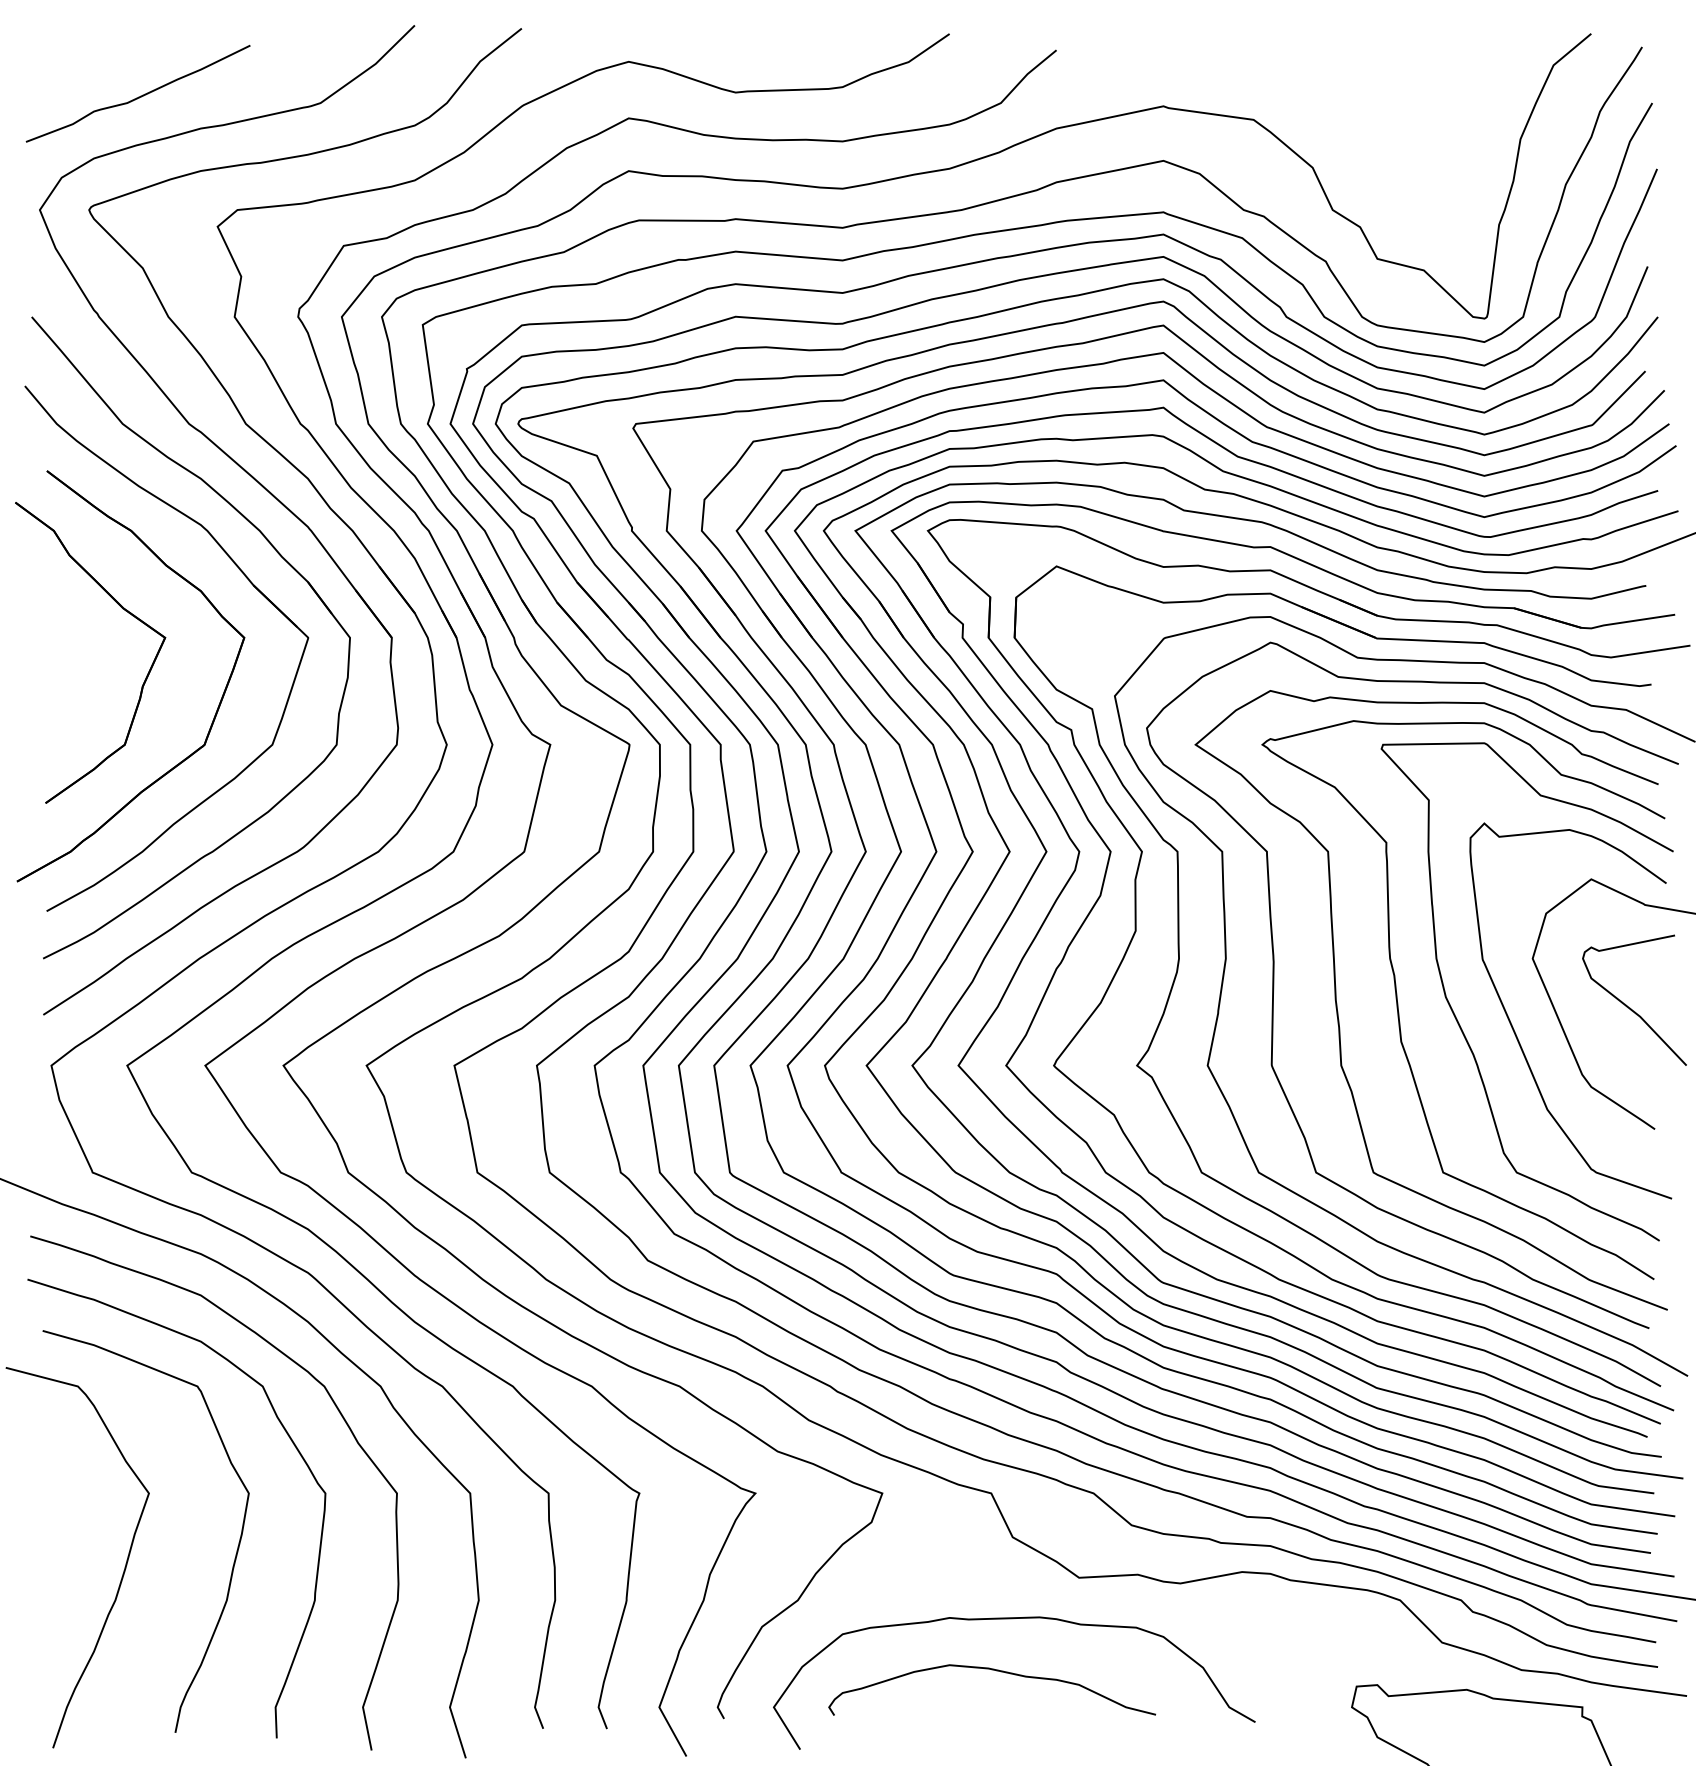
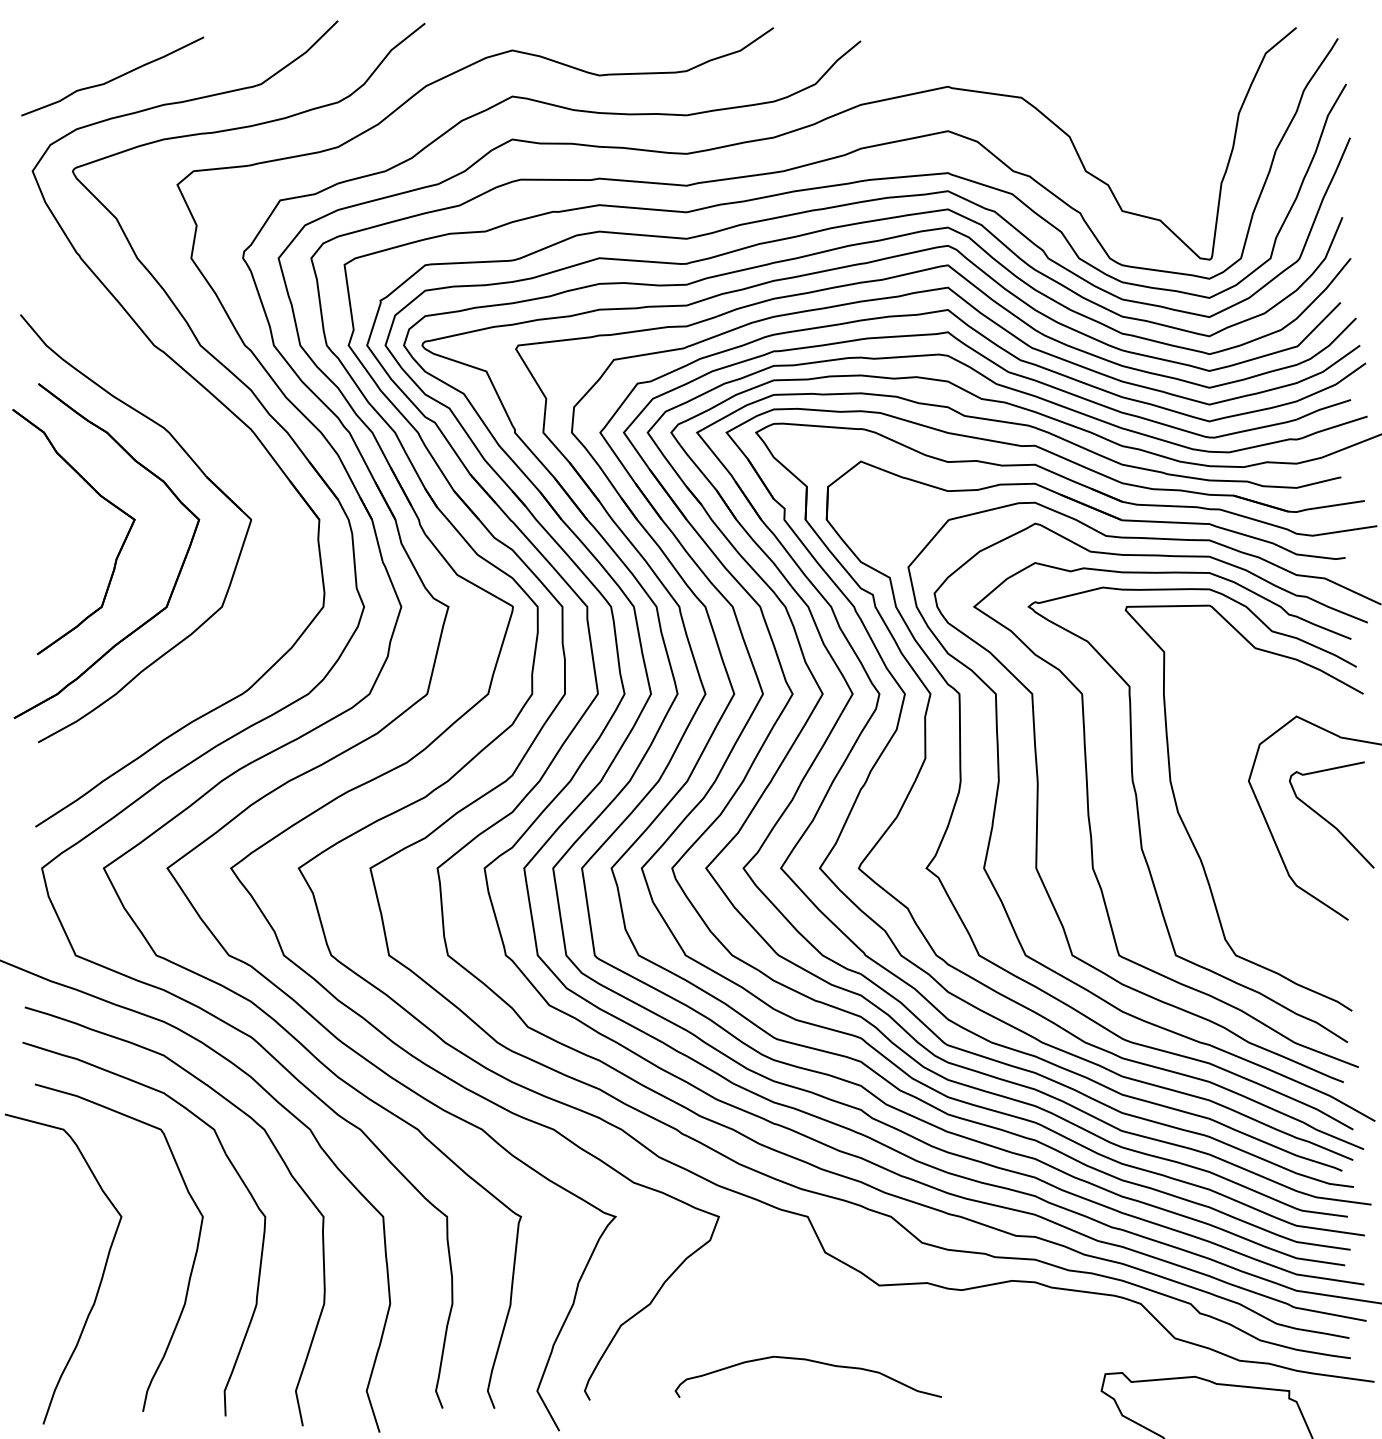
part: (276, 552) -> (225, 450), removed
curve: (1516, 1033) -> (1235, 842), removed
curve: (1013, 1619) -> (825, 1319), removed

